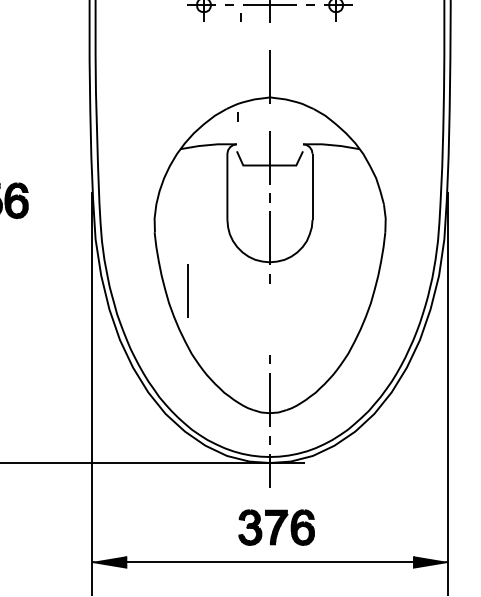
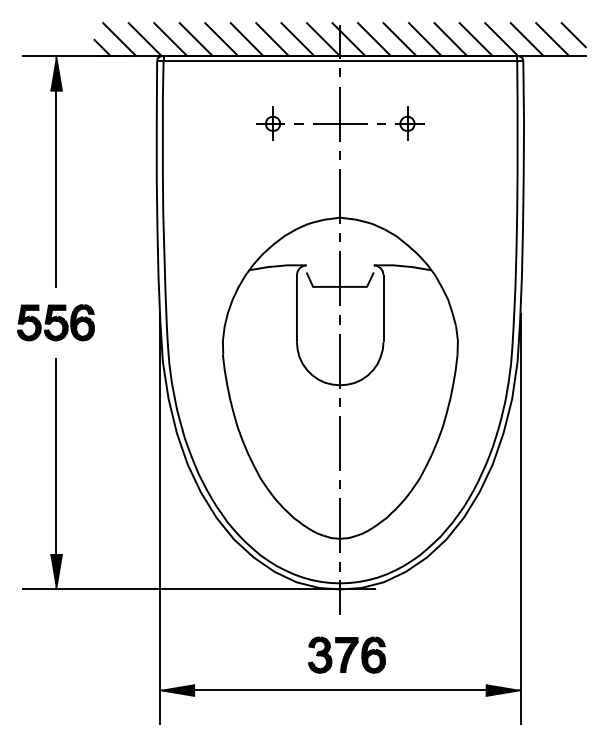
line: (239, 17) -> (339, 155), moved
line: (236, 116) -> (339, 237), moved
line: (186, 290) -> (339, 443), moved

